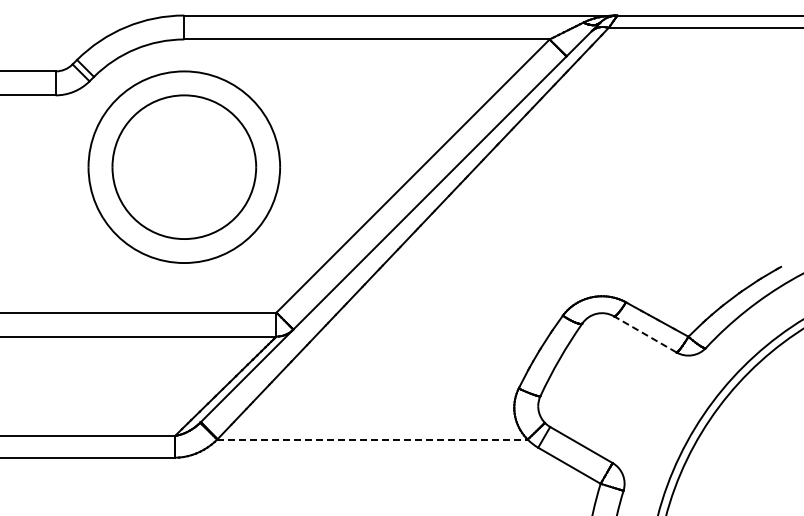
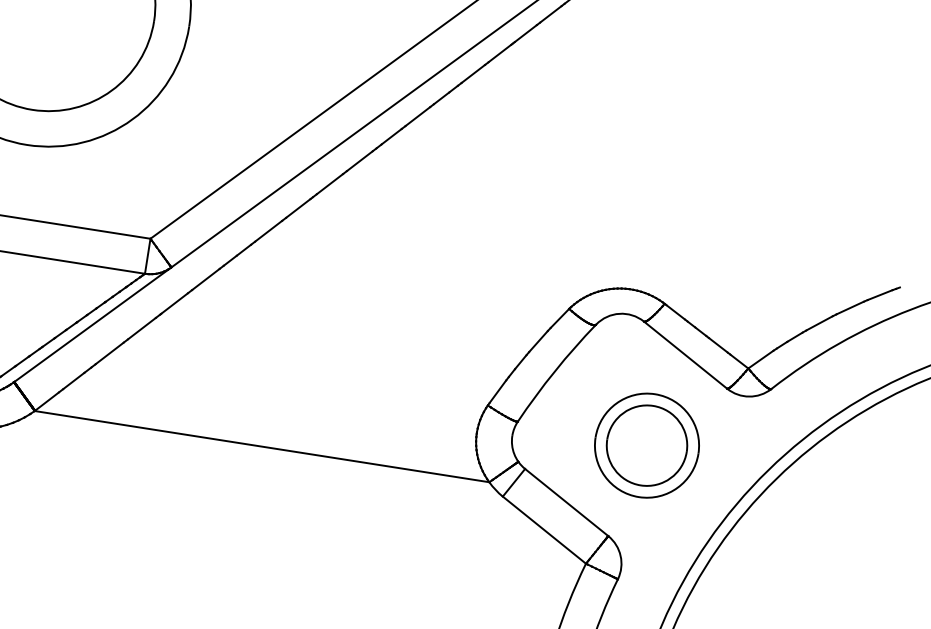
line: (644, 334) -> (684, 355), dashed -> solid
part: (628, 398) -> (646, 445), added
line: (373, 439) -> (263, 446), dashed -> solid

